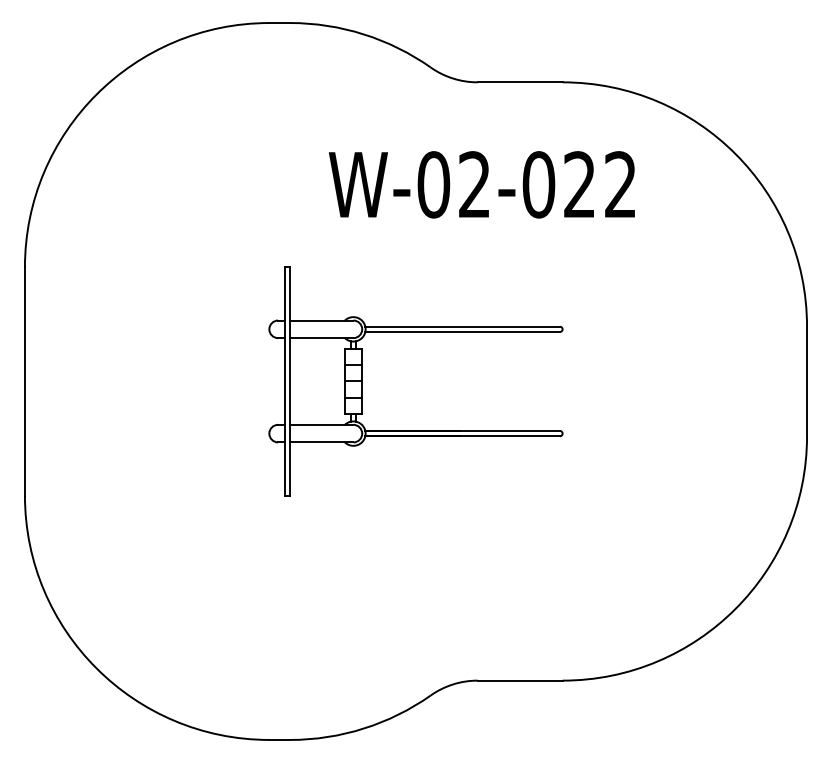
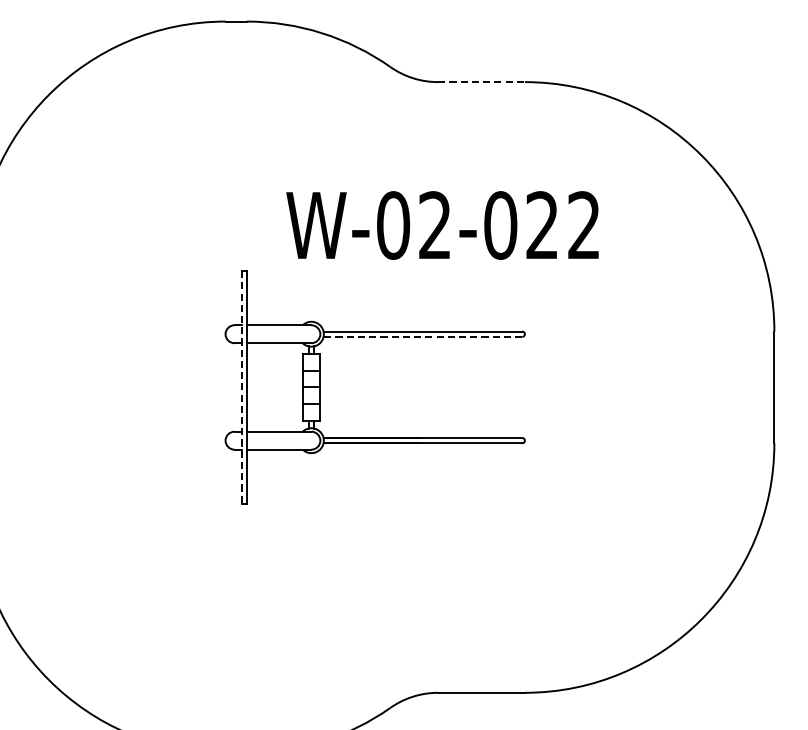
line: (520, 82) -> (481, 82), solid -> dashed
text: (481, 184) -> (442, 225), moved
line: (462, 331) -> (422, 336), solid -> dashed
line: (285, 381) -> (242, 387), solid -> dashed

